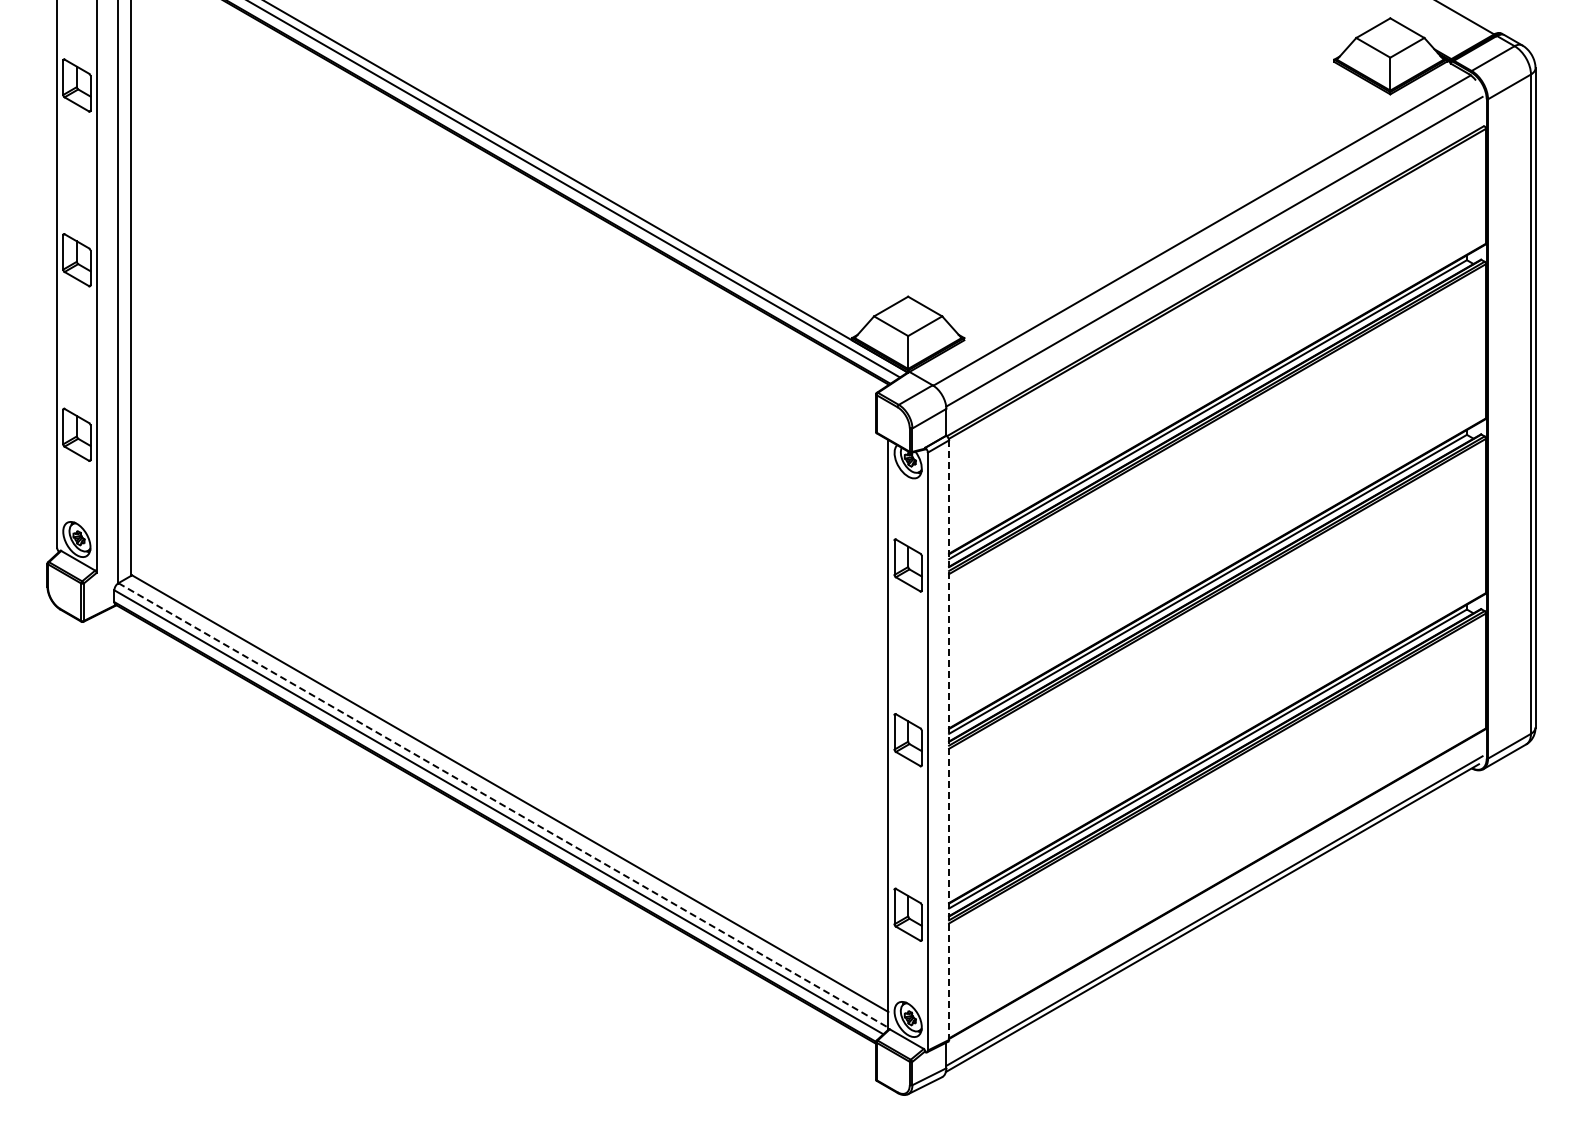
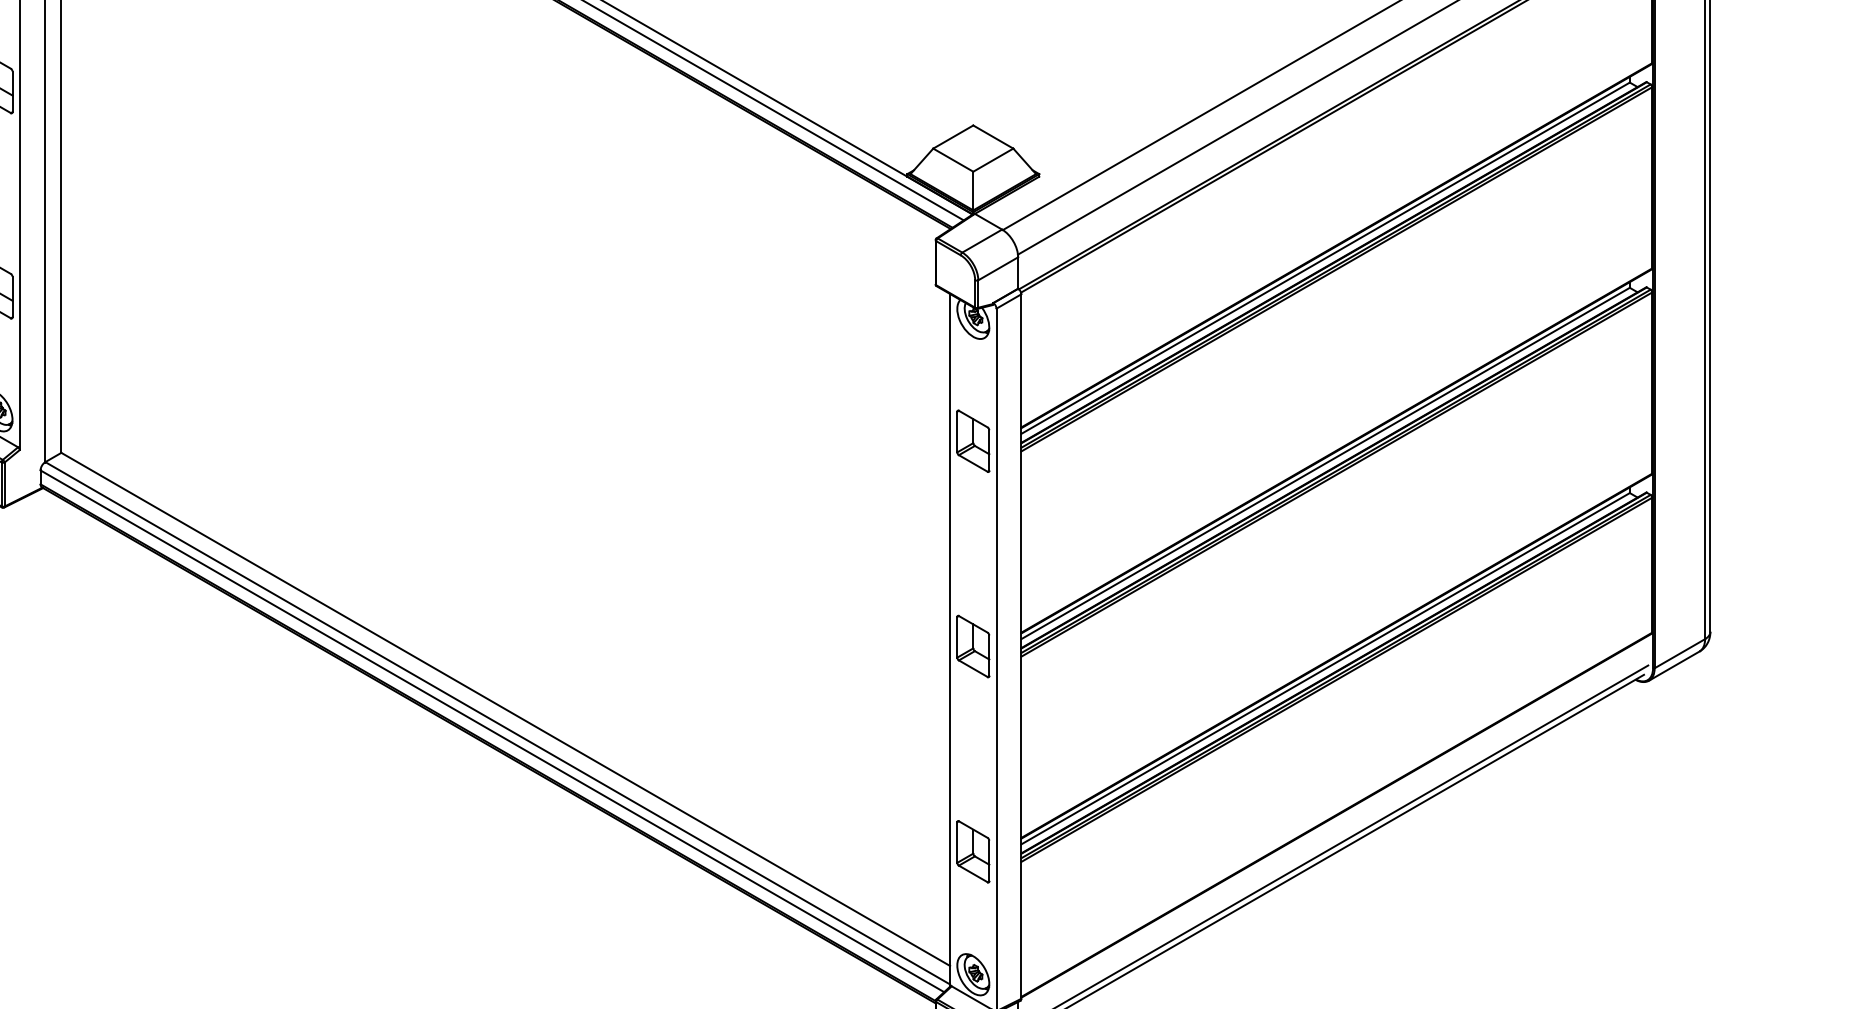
line: (949, 740) -> (1021, 646), dashed -> solid
line: (503, 805) -> (497, 723), dashed -> solid

